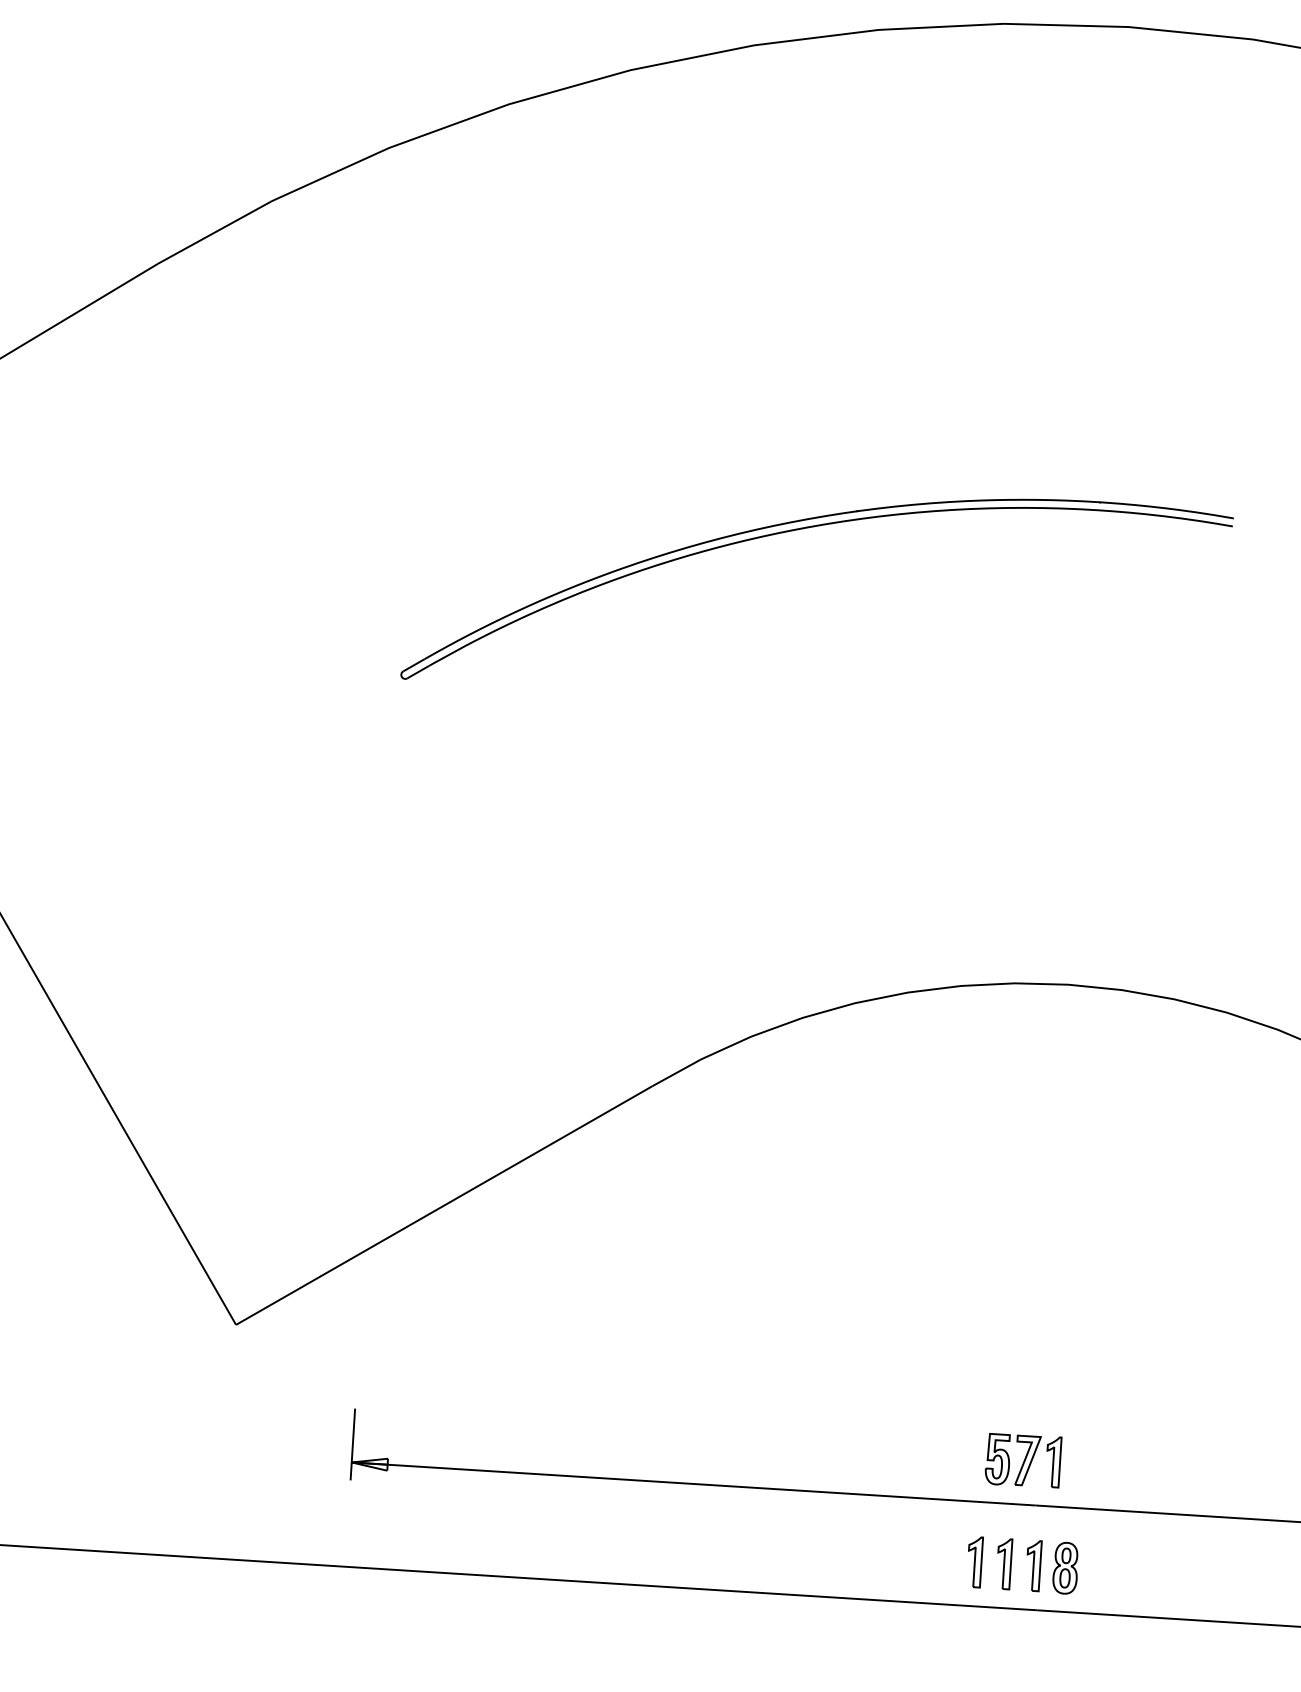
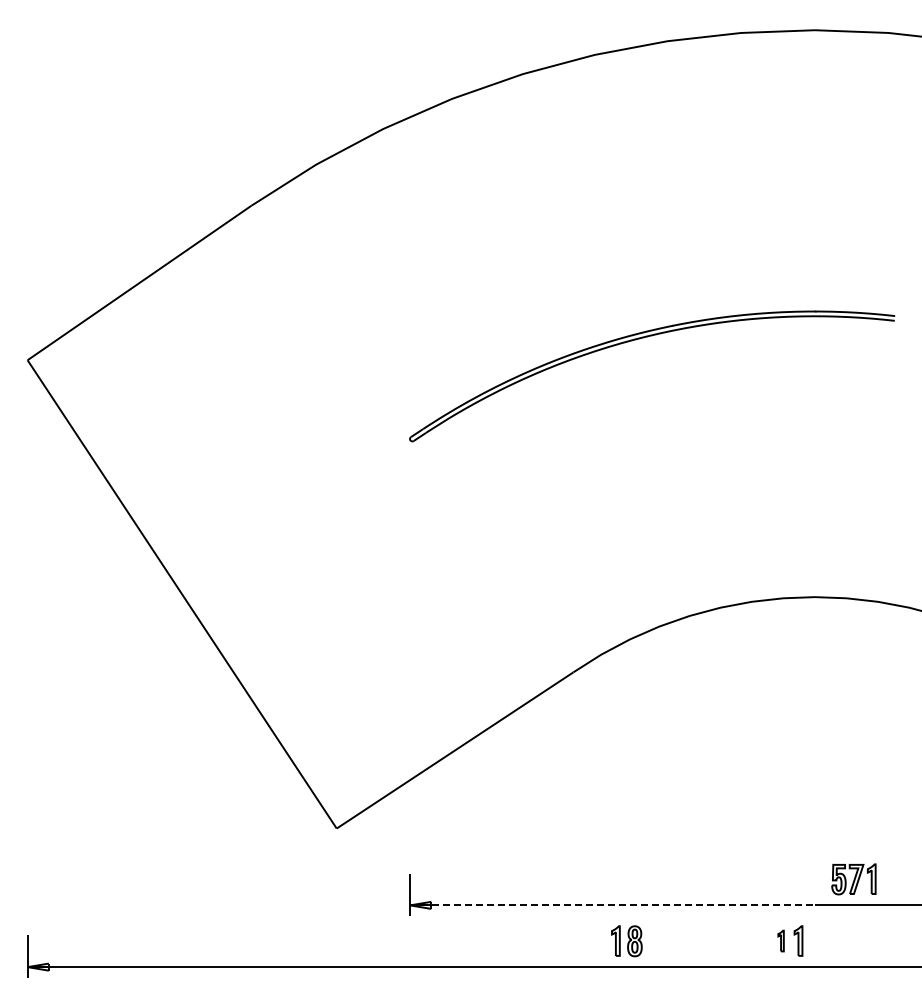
part: (1022, 1460) -> (853, 879), moved
line: (693, 1484) -> (612, 905), solid -> dashed
part: (973, 1561) -> (780, 940), size x0.7
part: (1051, 1567) -> (626, 941), moved

